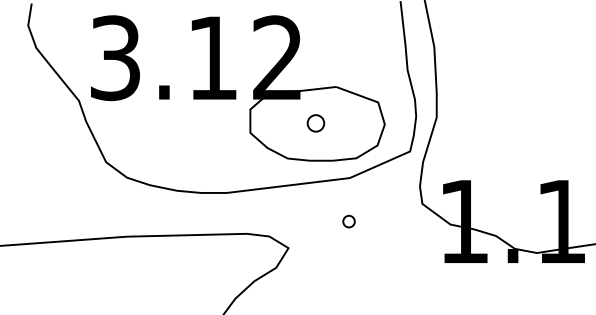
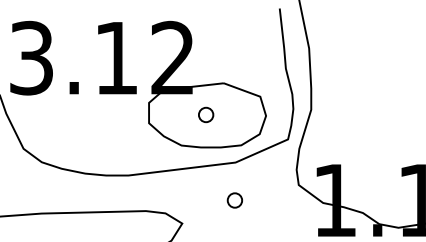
part: (348, 221) -> (234, 200), size x1.43

